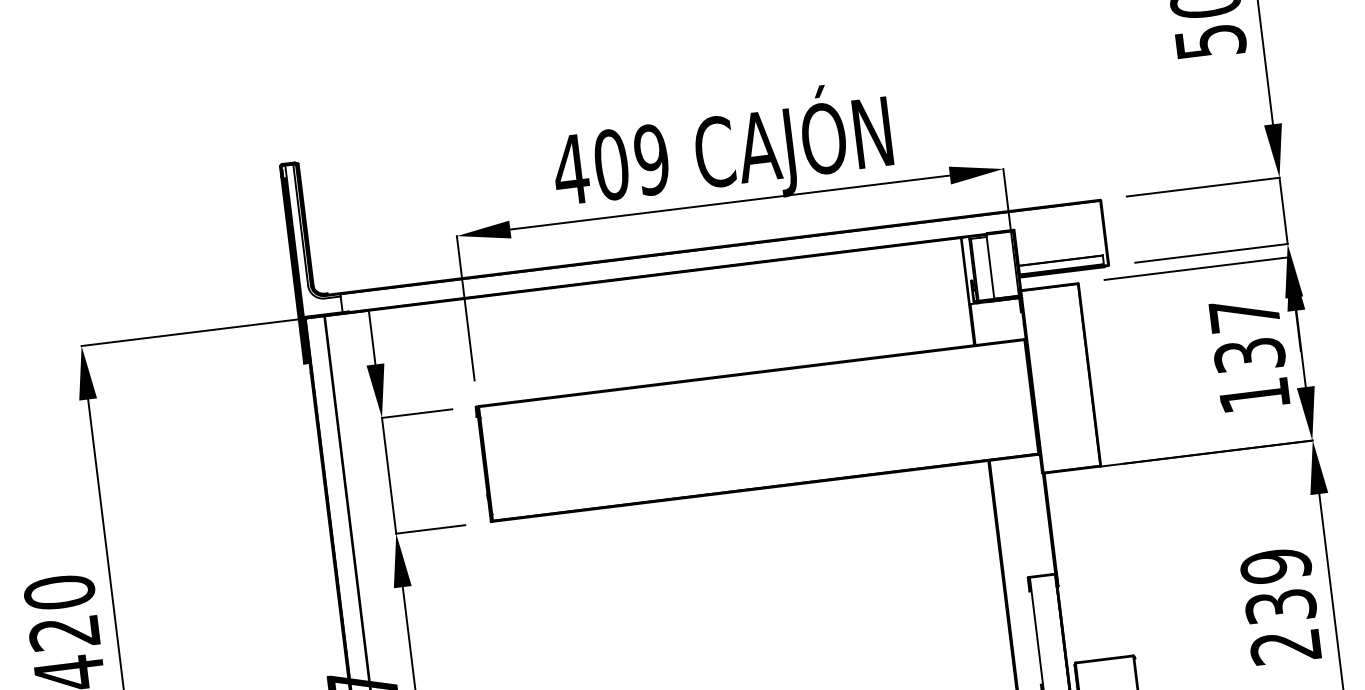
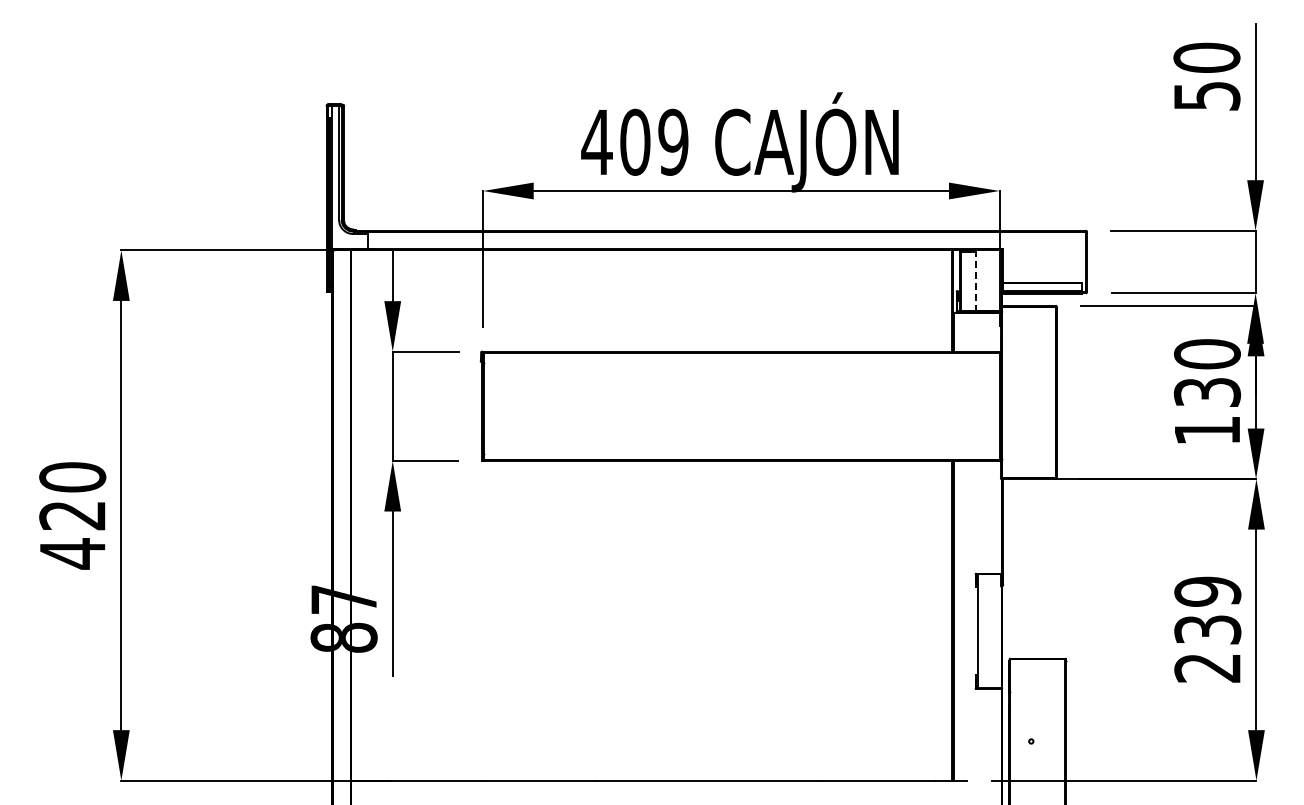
line: (990, 266) -> (976, 280), solid -> dashed
text: (1244, 315) -> (1207, 354), 137 -> 130

